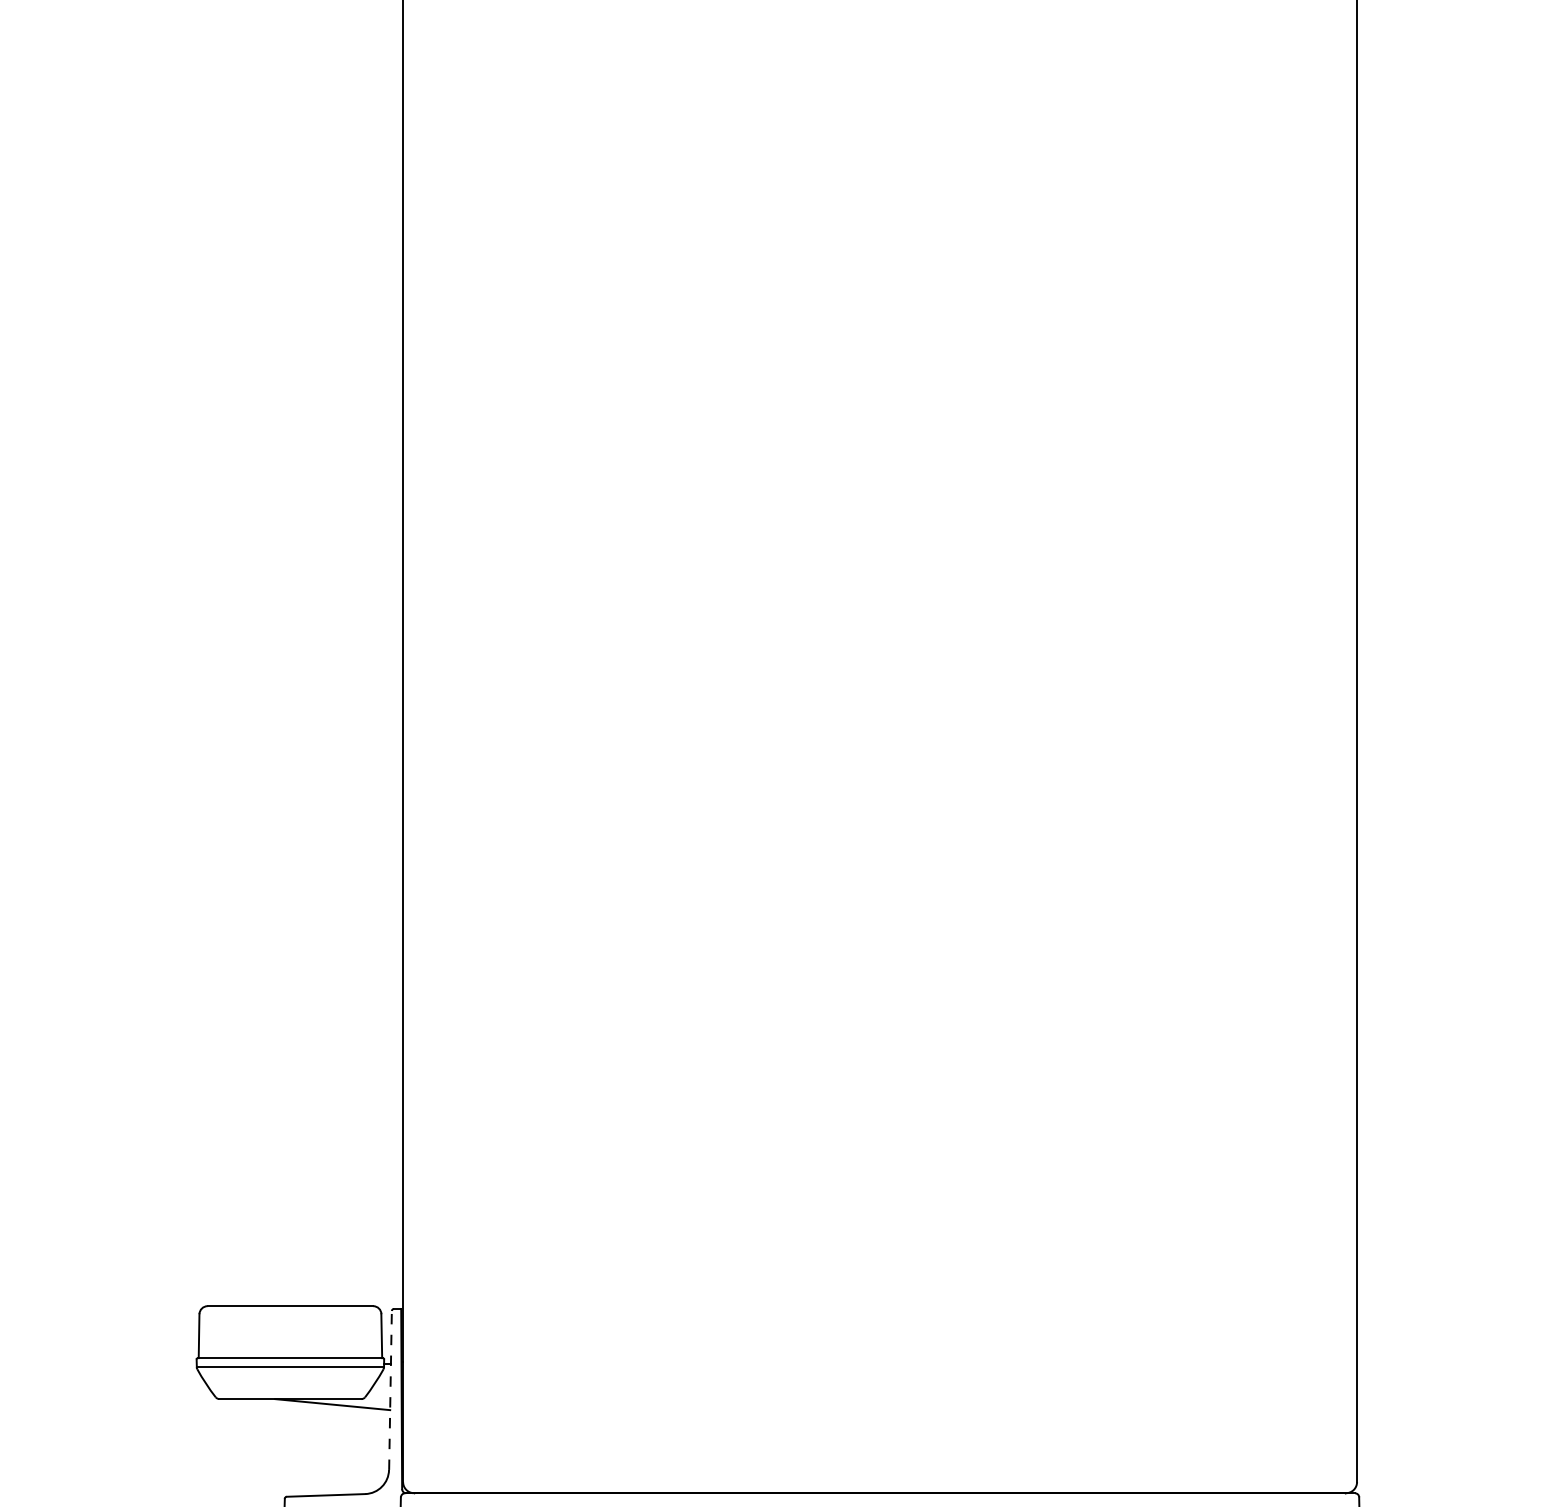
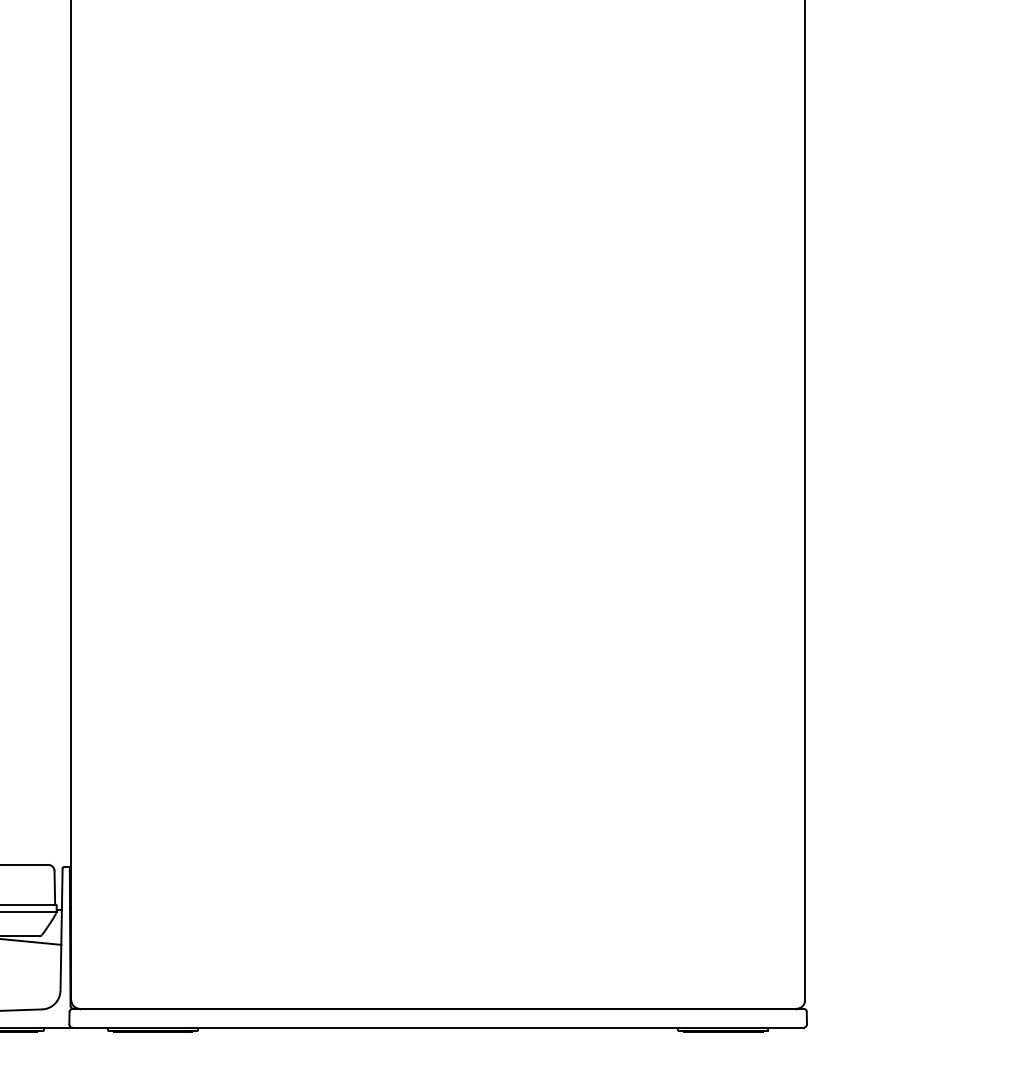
line: (390, 1389) -> (61, 928), dashed -> solid

